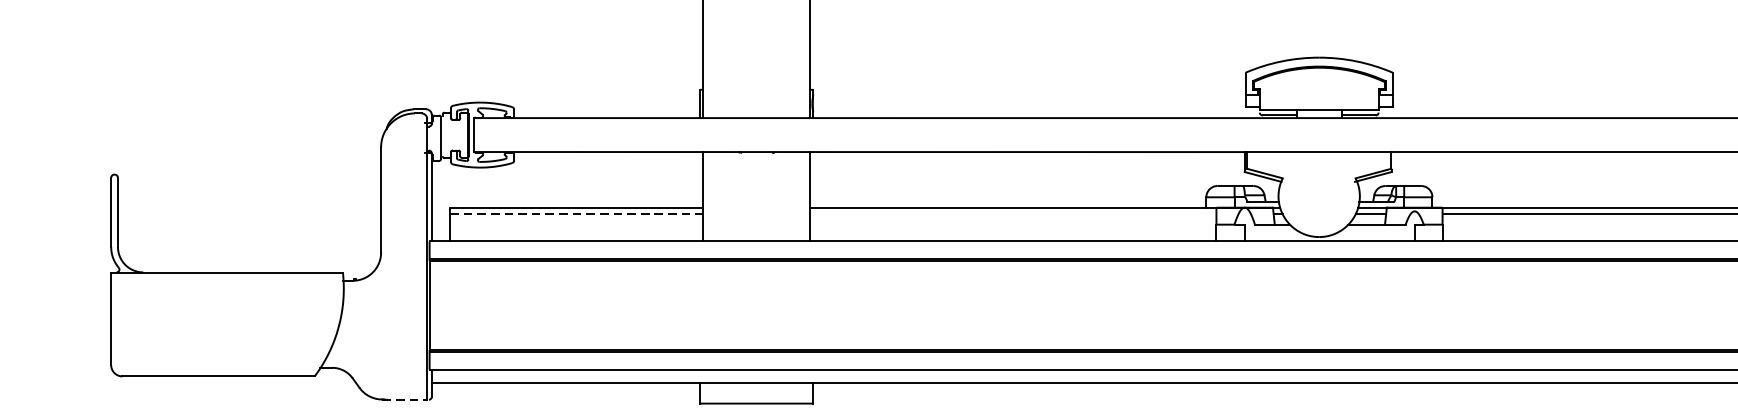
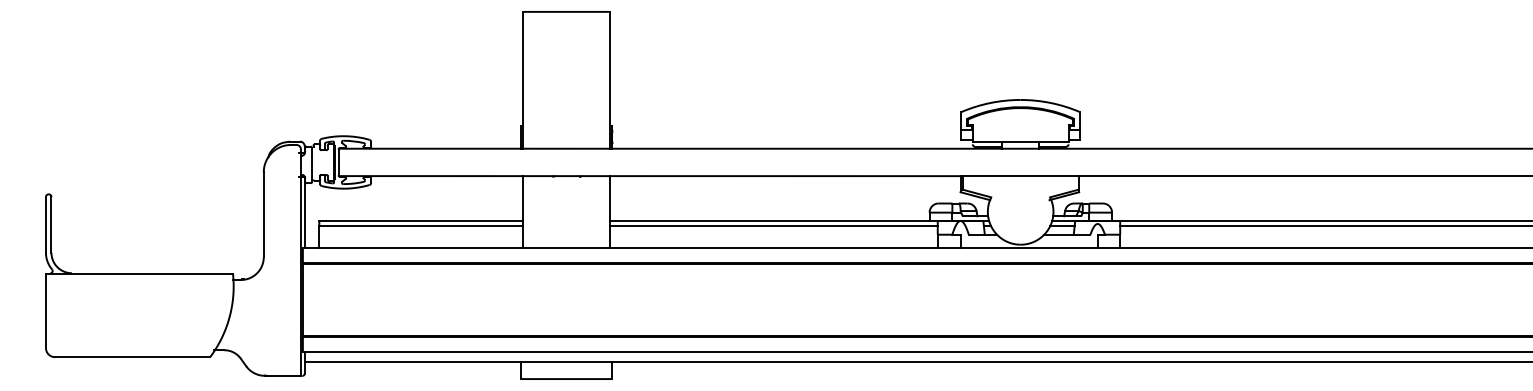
line: (576, 213) -> (421, 225), dashed -> solid
line: (1012, 213) -> (773, 225), added
line: (405, 399) -> (283, 375), dashed -> solid

